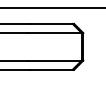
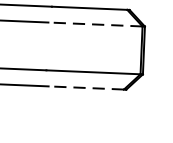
line: (54, 33) -> (94, 25), solid -> dashed
line: (51, 69) -> (86, 87), solid -> dashed

